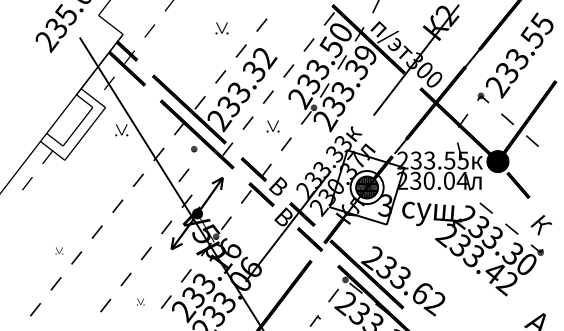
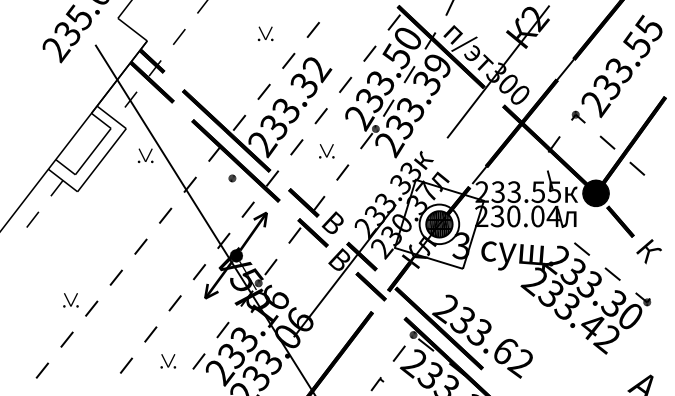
line: (183, 175) -> (247, 209), moved
text: (540, 225) -> (648, 251), moved
part: (58, 251) -> (70, 300), size x1.67
part: (140, 302) -> (168, 361), size x1.67

